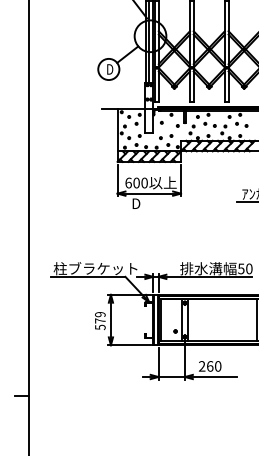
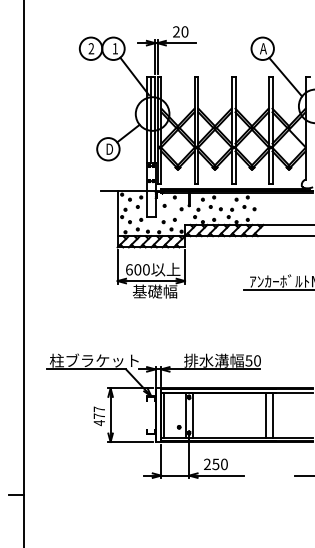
text: (152, 203) -> (154, 291), D -> 基礎幅
text: (100, 321) -> (99, 416), 579 -> 477
text: (209, 365) -> (215, 463), 260 -> 250

